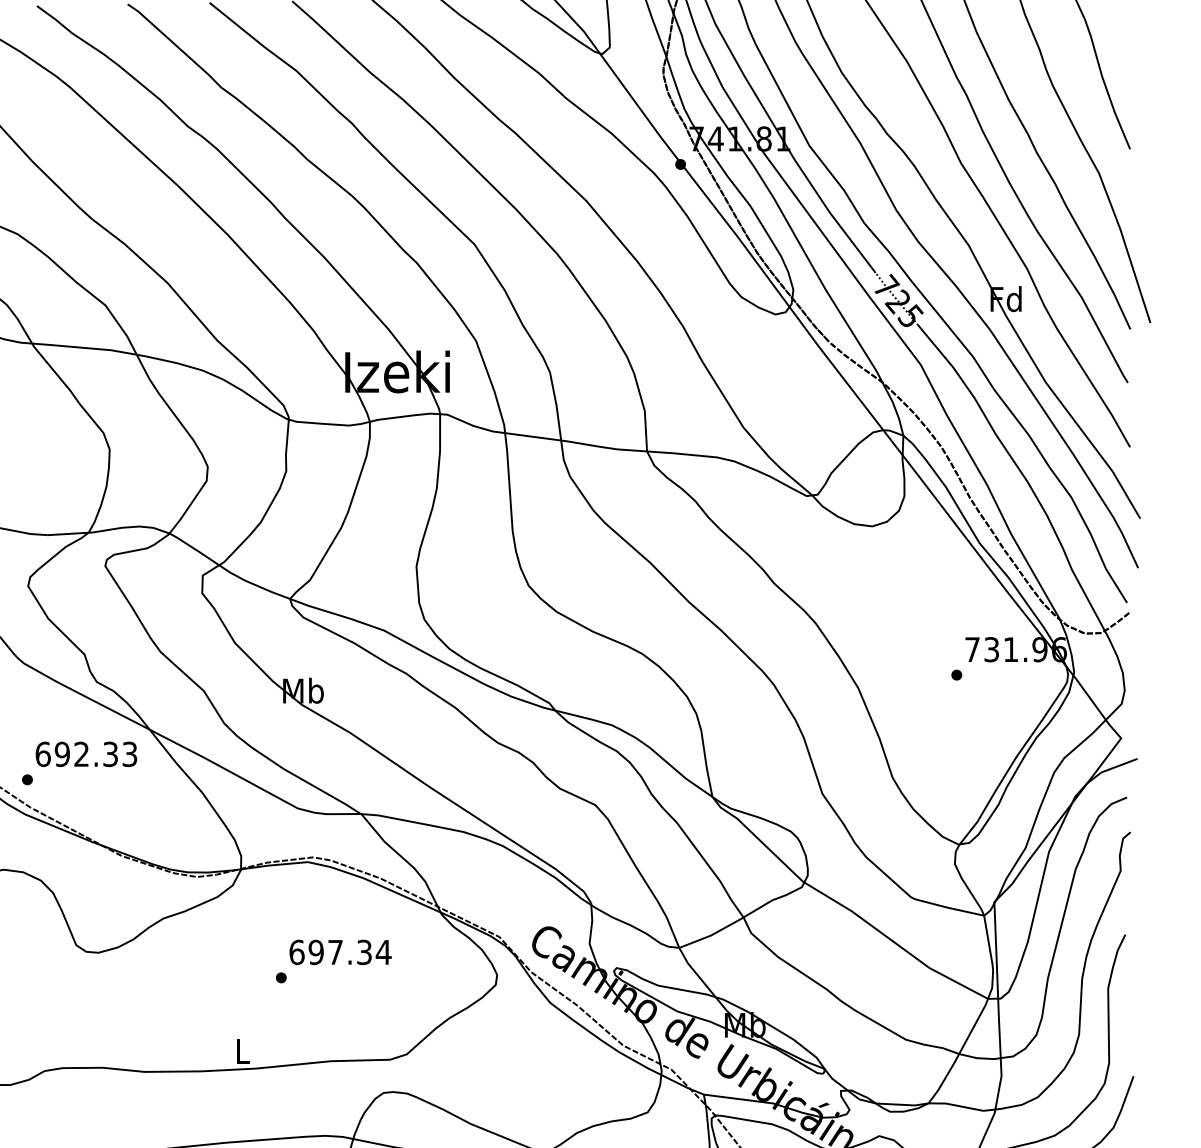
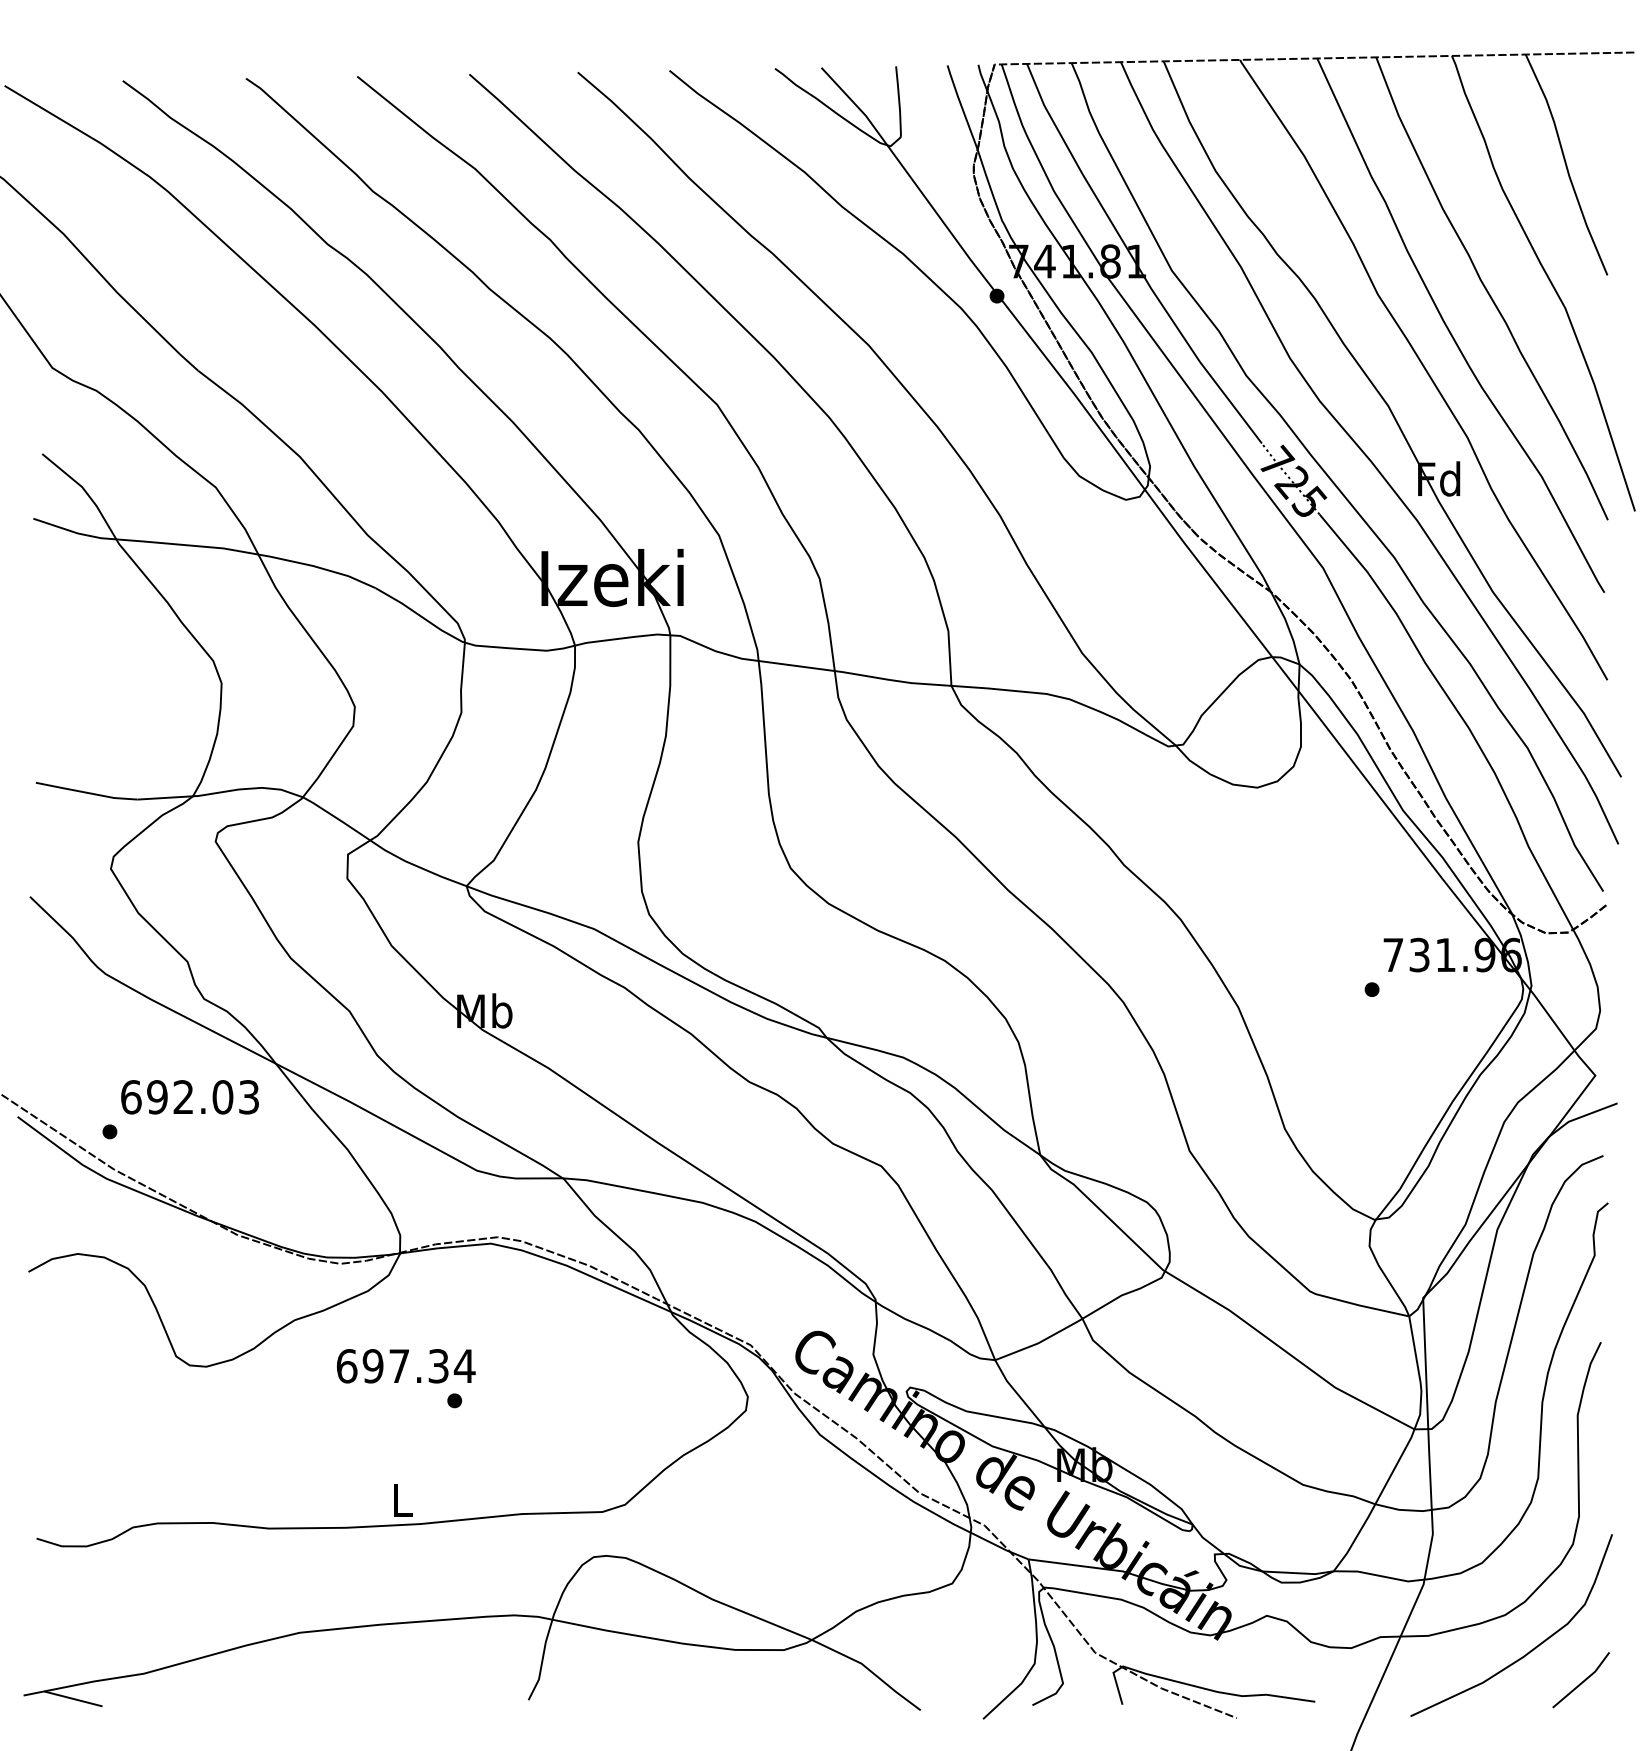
text: (110, 754) -> (222, 1097), 692.33 -> 692.03
text: (340, 952) -> (405, 1366), moved

